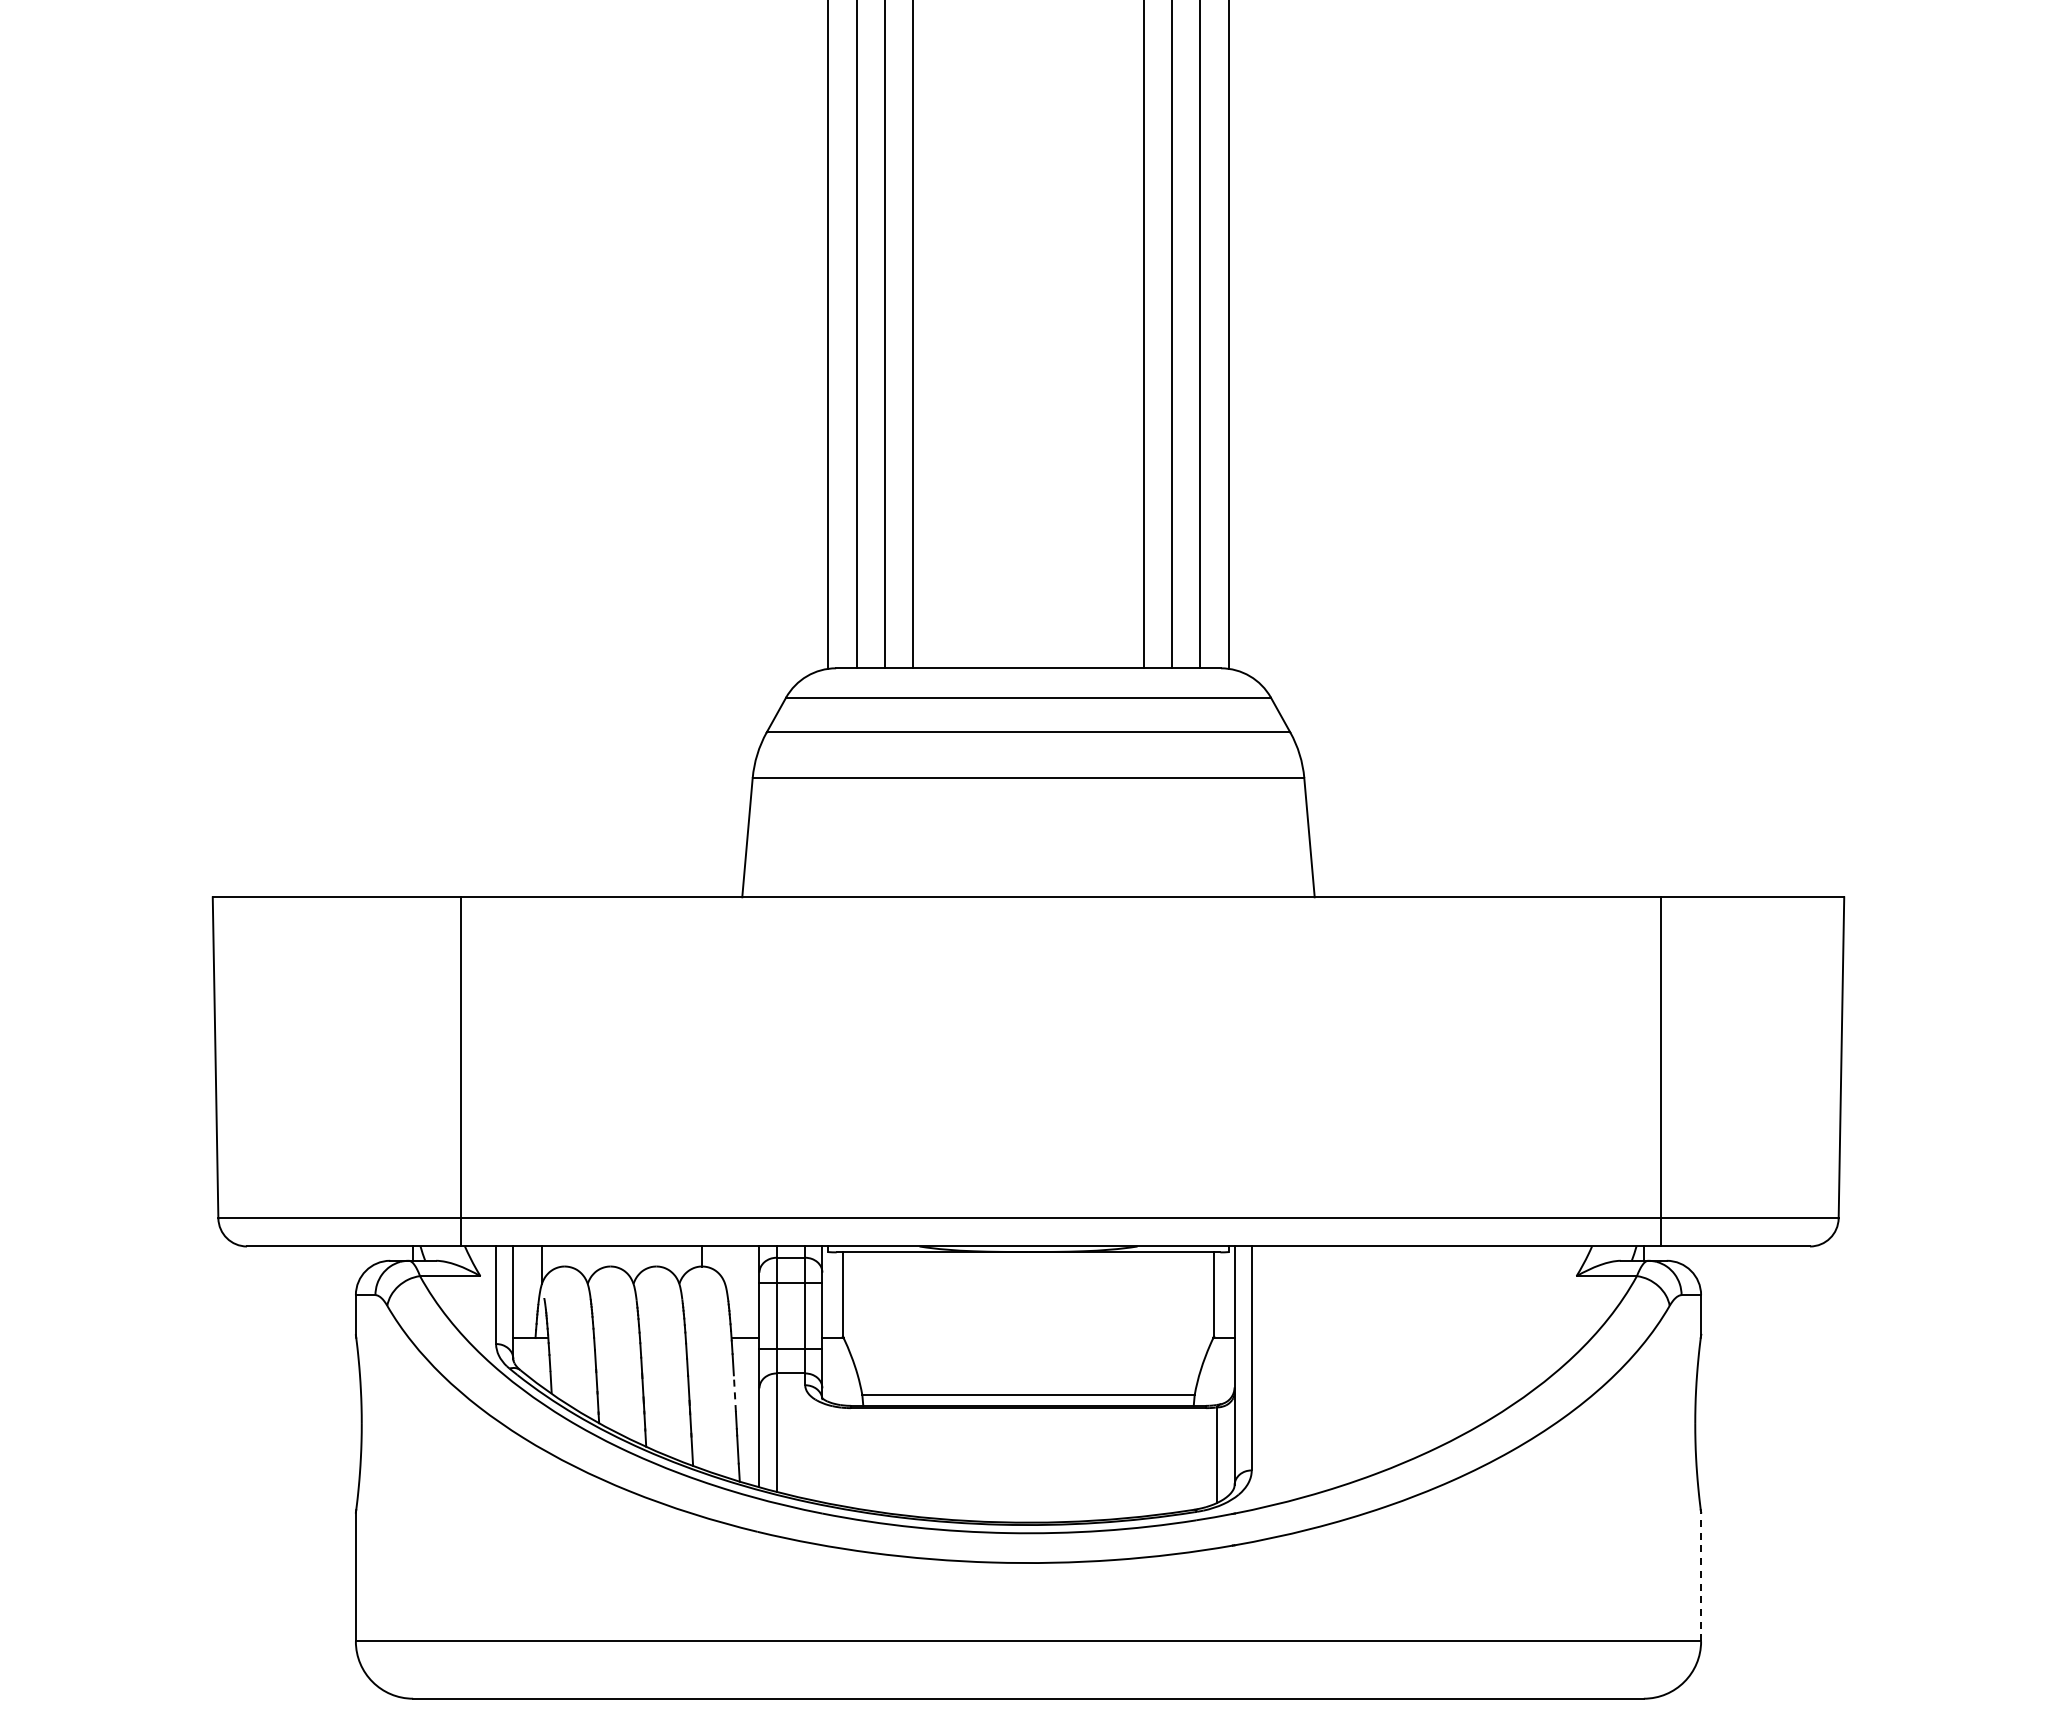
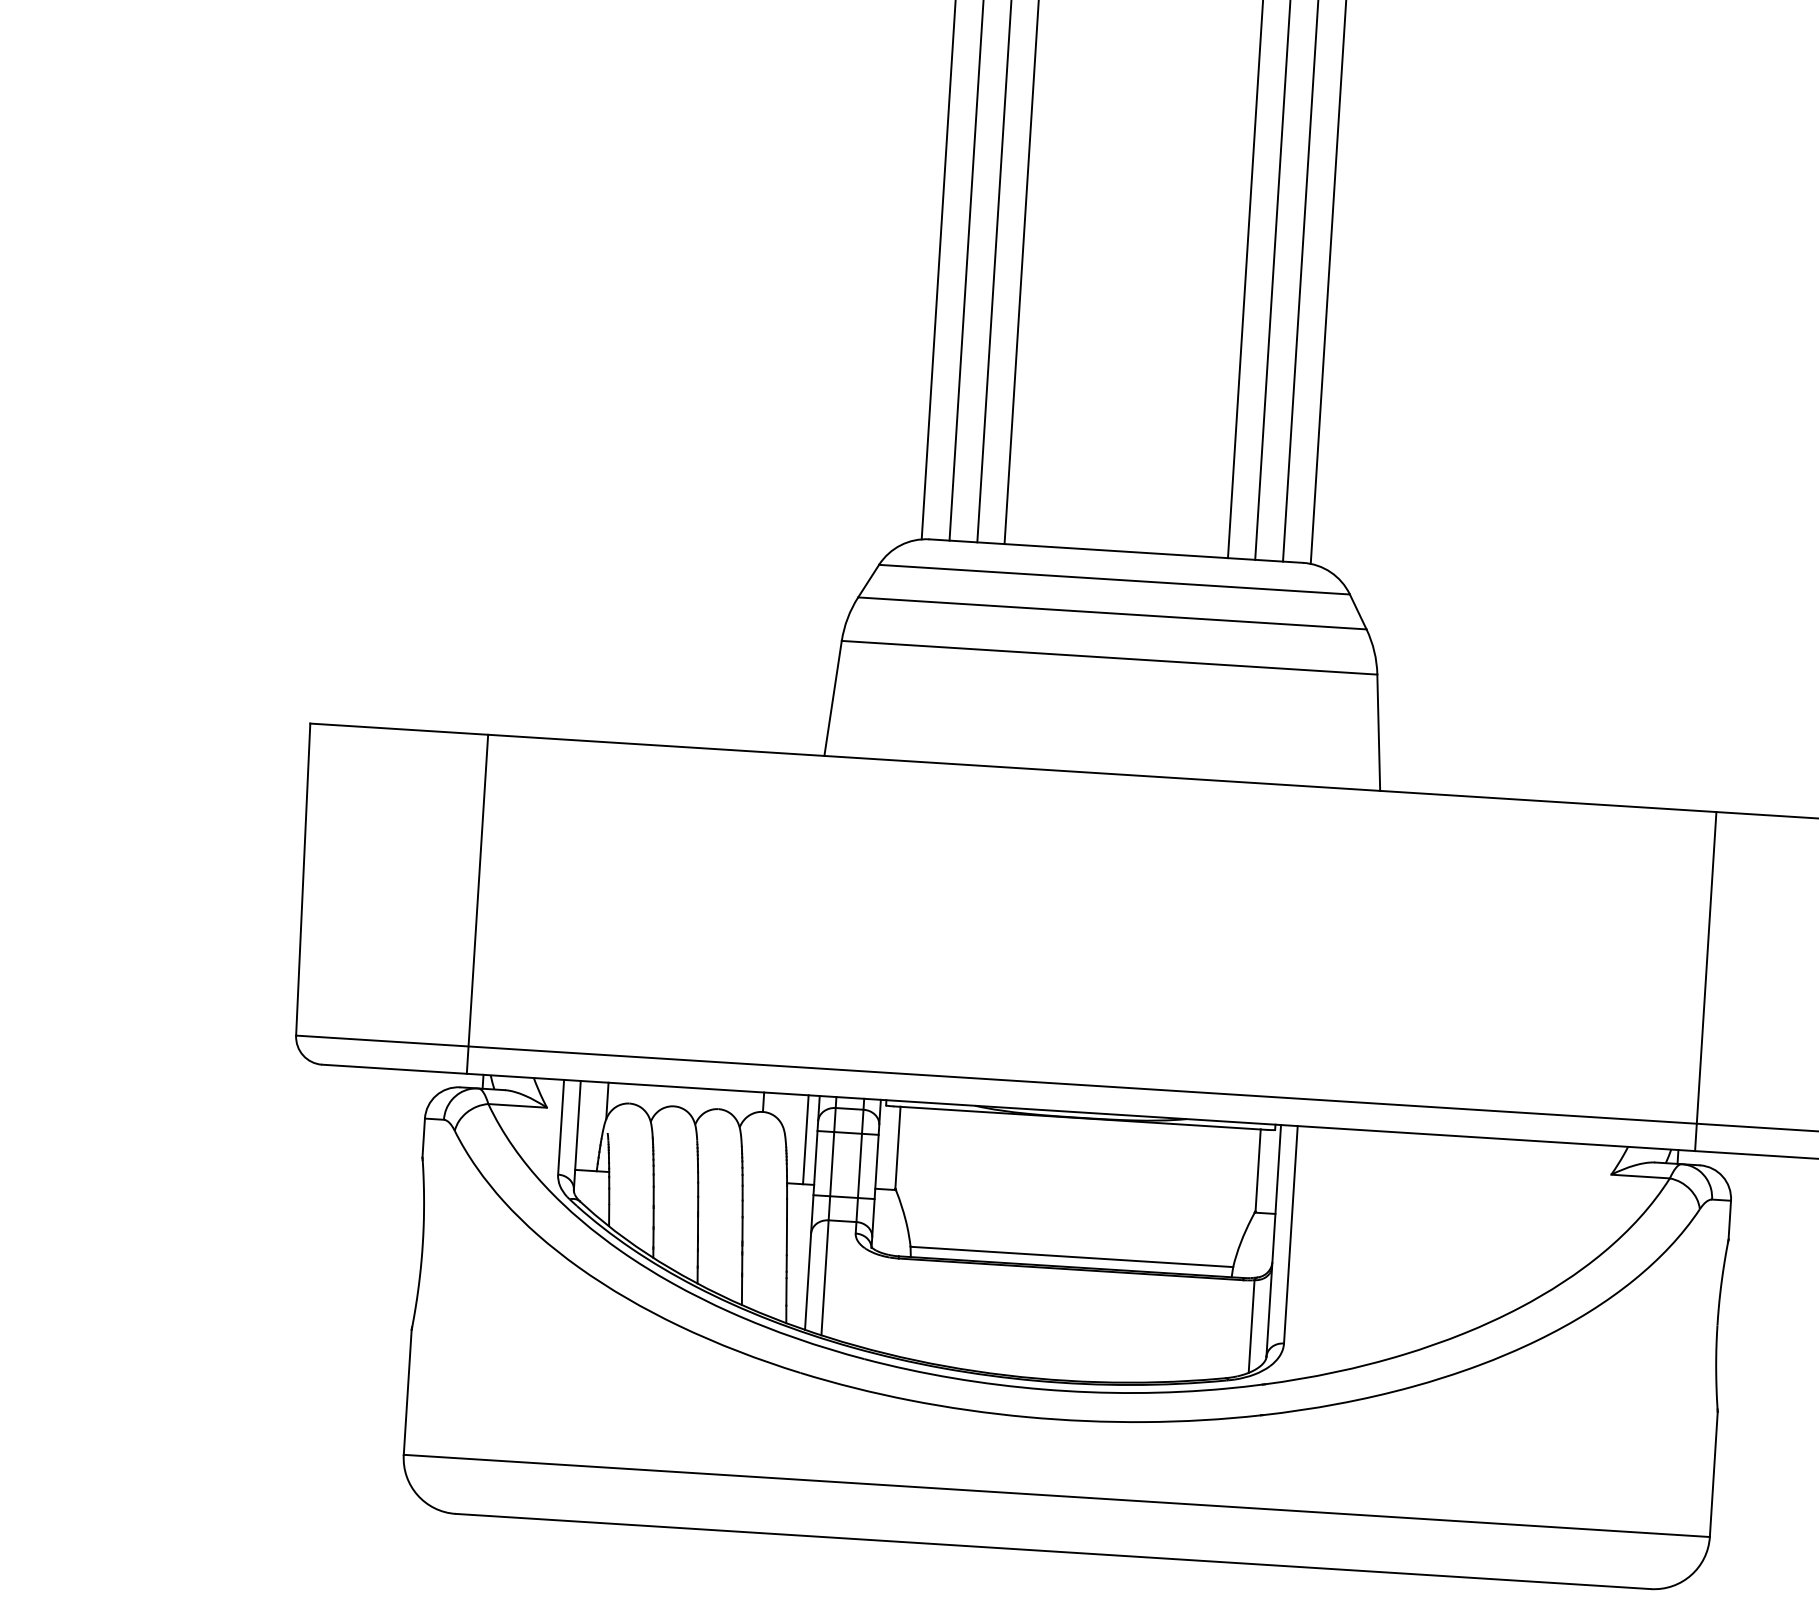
line: (460, 1071) -> (477, 903), moved
line: (748, 1292) -> (806, 1140), added
line: (734, 1393) -> (786, 1237), dashed -> solid
line: (1701, 1576) -> (1714, 1473), dashed -> solid

